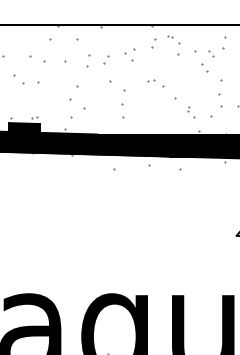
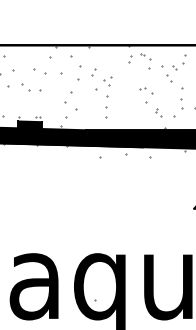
part: (129, 54) -> (107, 81), moved
part: (88, 61) -> (79, 73), size x1.6
part: (155, 83) -> (146, 90), moved

